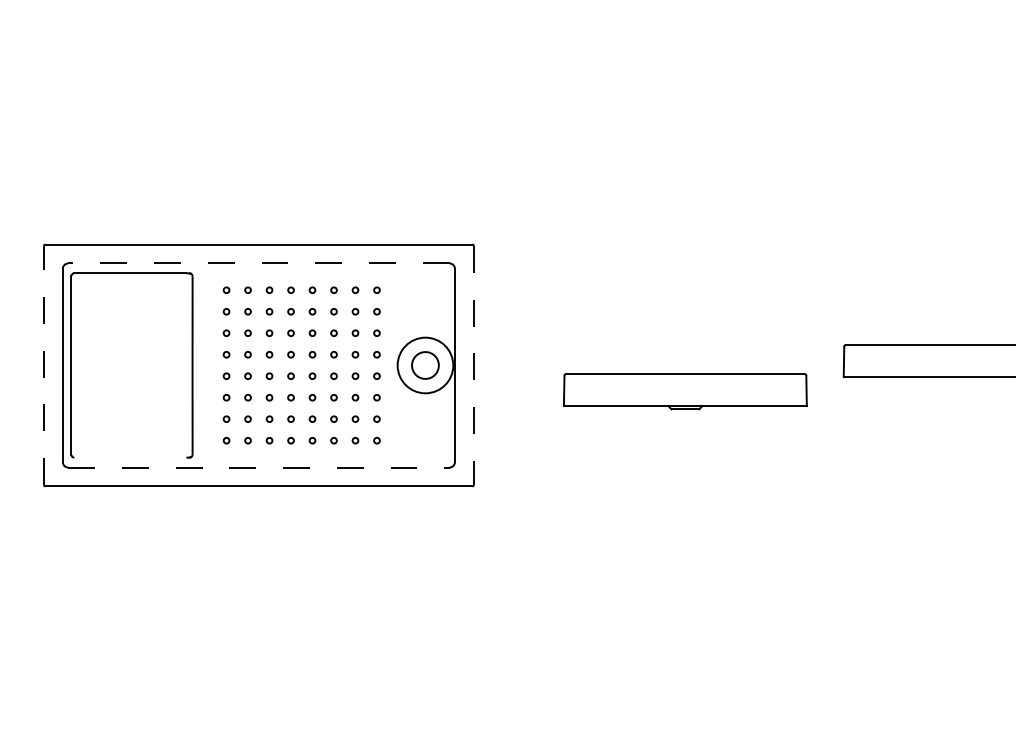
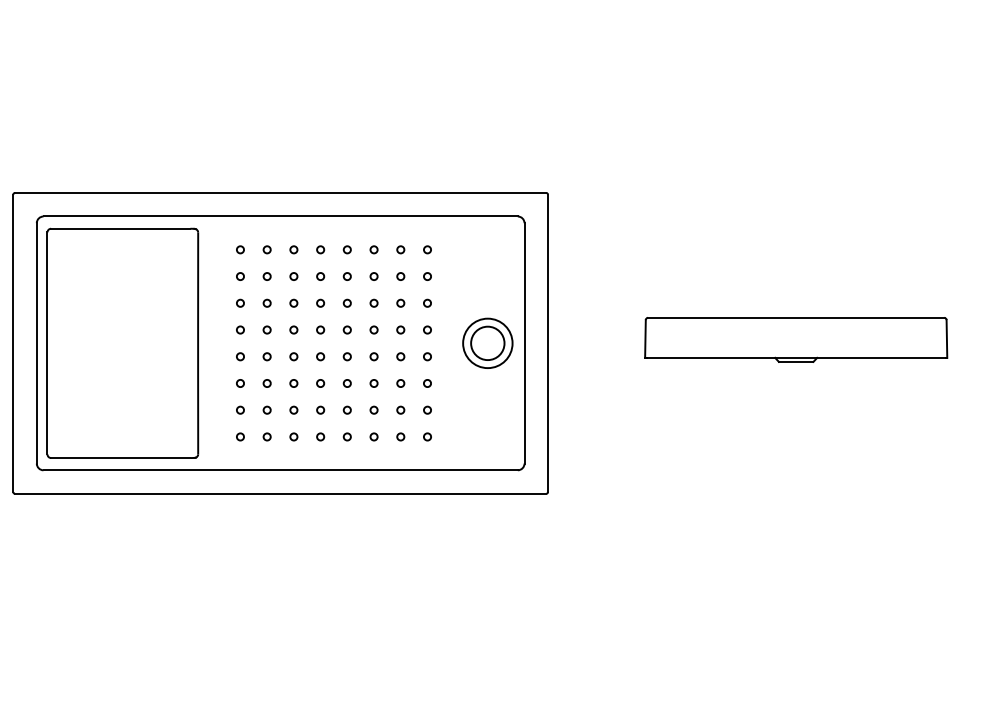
line: (258, 263) -> (280, 216), dashed -> solid
line: (43, 365) -> (12, 343), dashed -> solid
circle: (425, 365) -> (487, 343), size x0.71
line: (473, 365) -> (547, 343), dashed -> solid
part: (685, 391) -> (796, 339), moved
line: (130, 457) -> (120, 457), added
line: (258, 467) -> (280, 470), dashed -> solid

